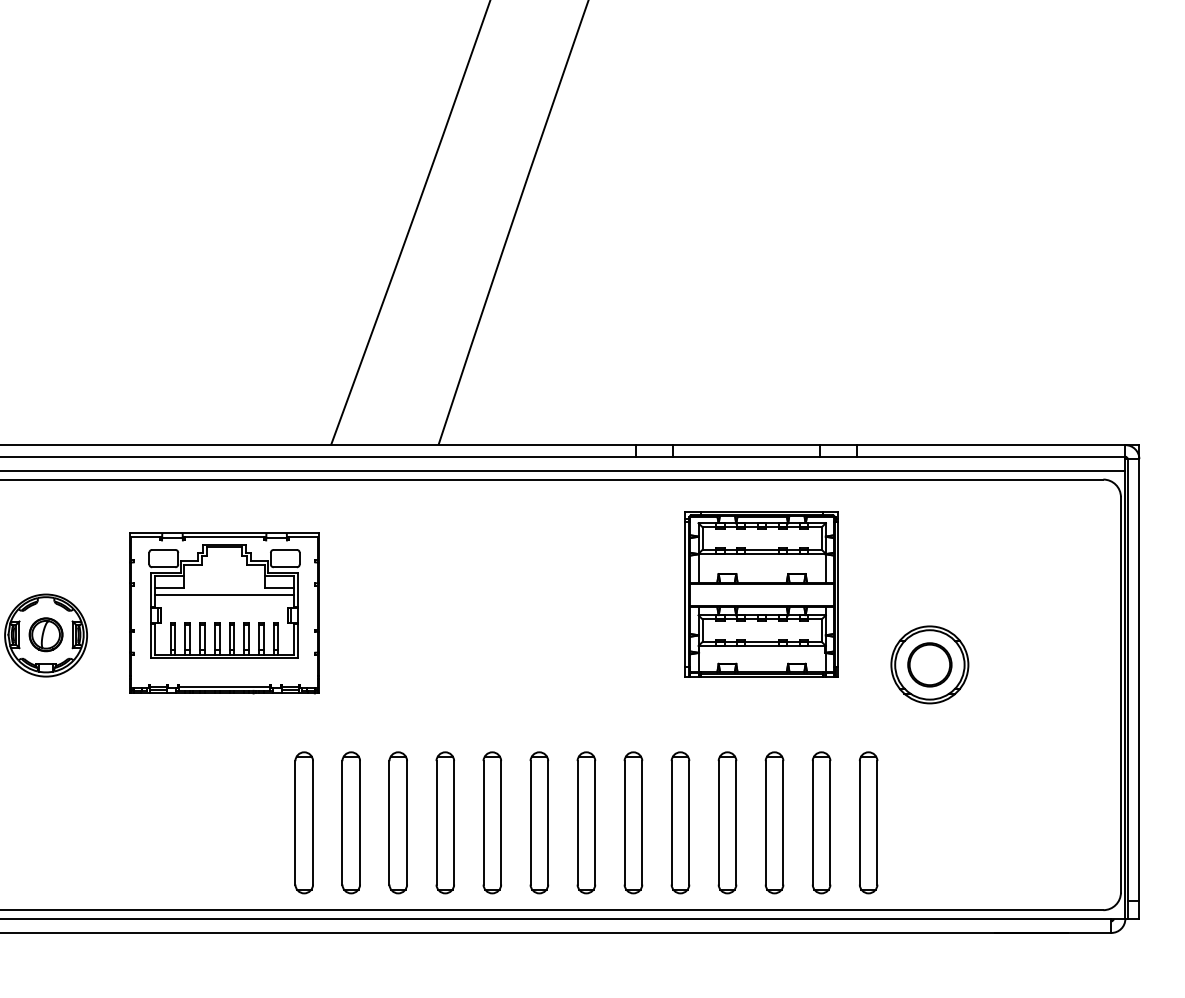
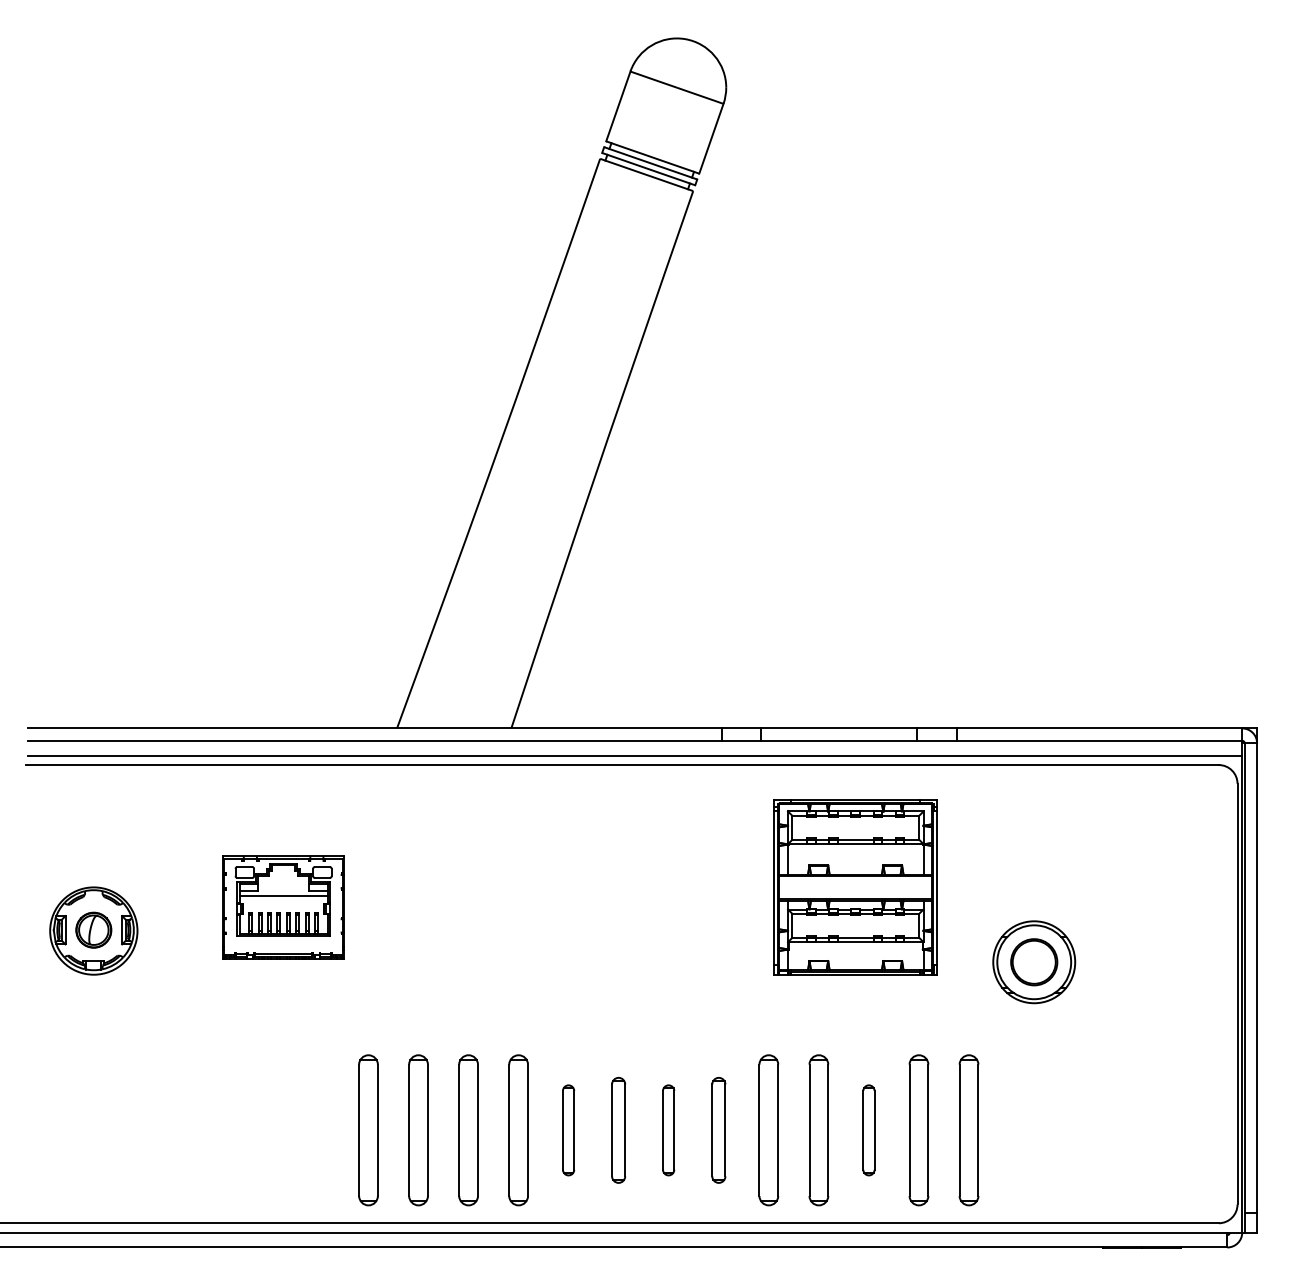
part: (224, 613) -> (283, 907), size x0.6
part: (492, 823) -> (568, 1130), size x0.6
part: (539, 823) -> (618, 1130), size x0.7
part: (586, 823) -> (668, 1130), size x0.6
part: (633, 823) -> (718, 1130), size x0.7
part: (774, 823) -> (868, 1130), size x0.6

